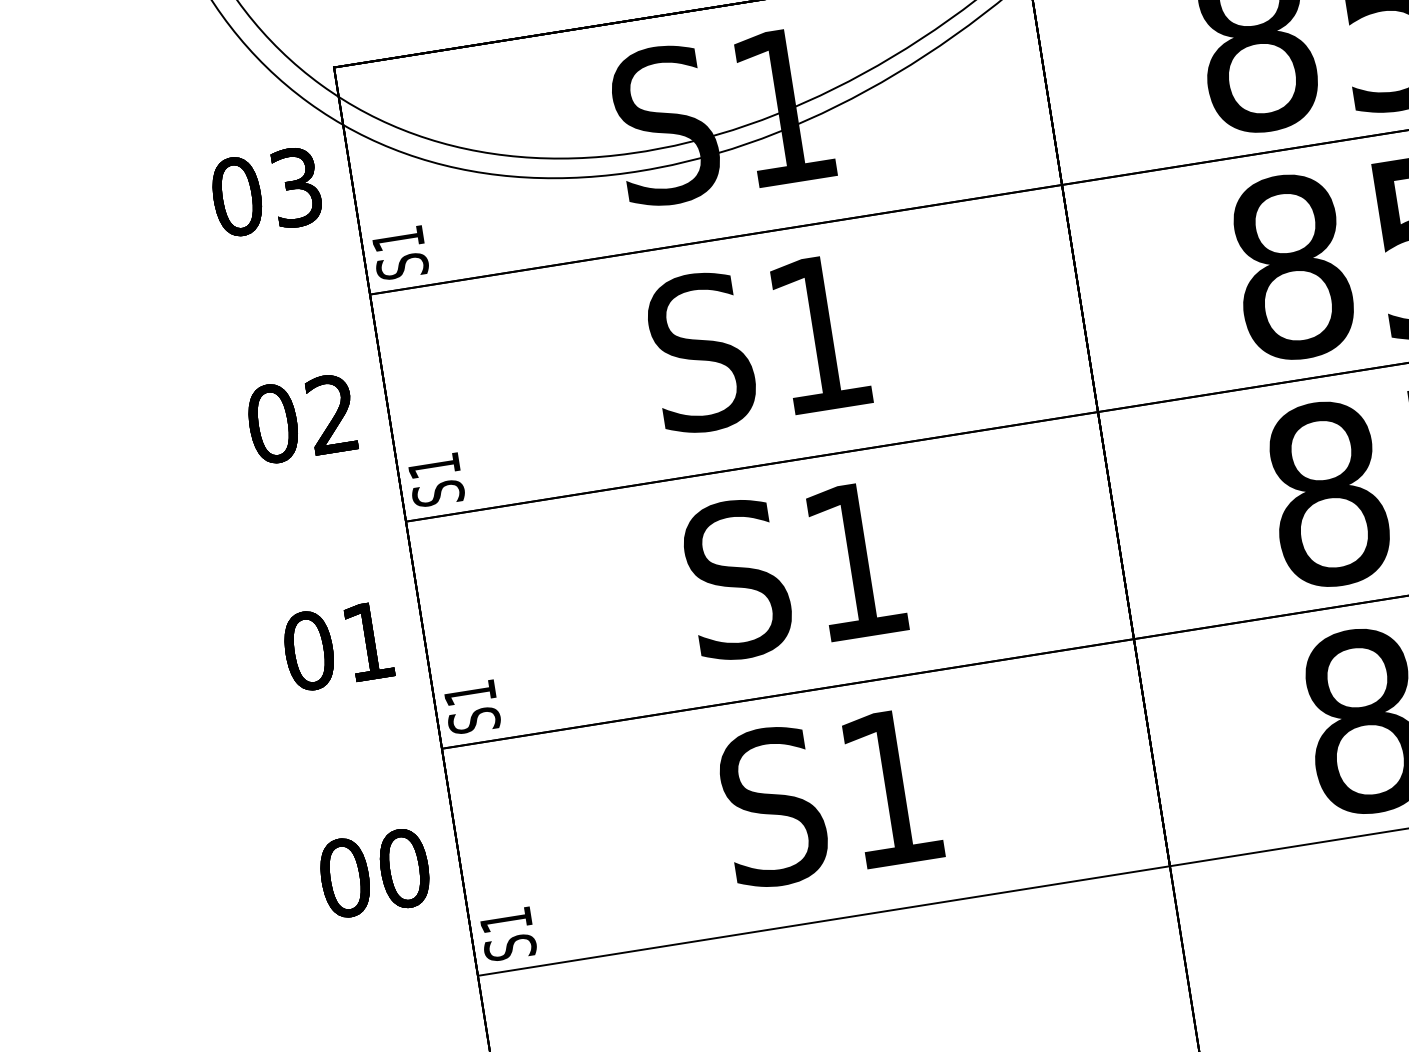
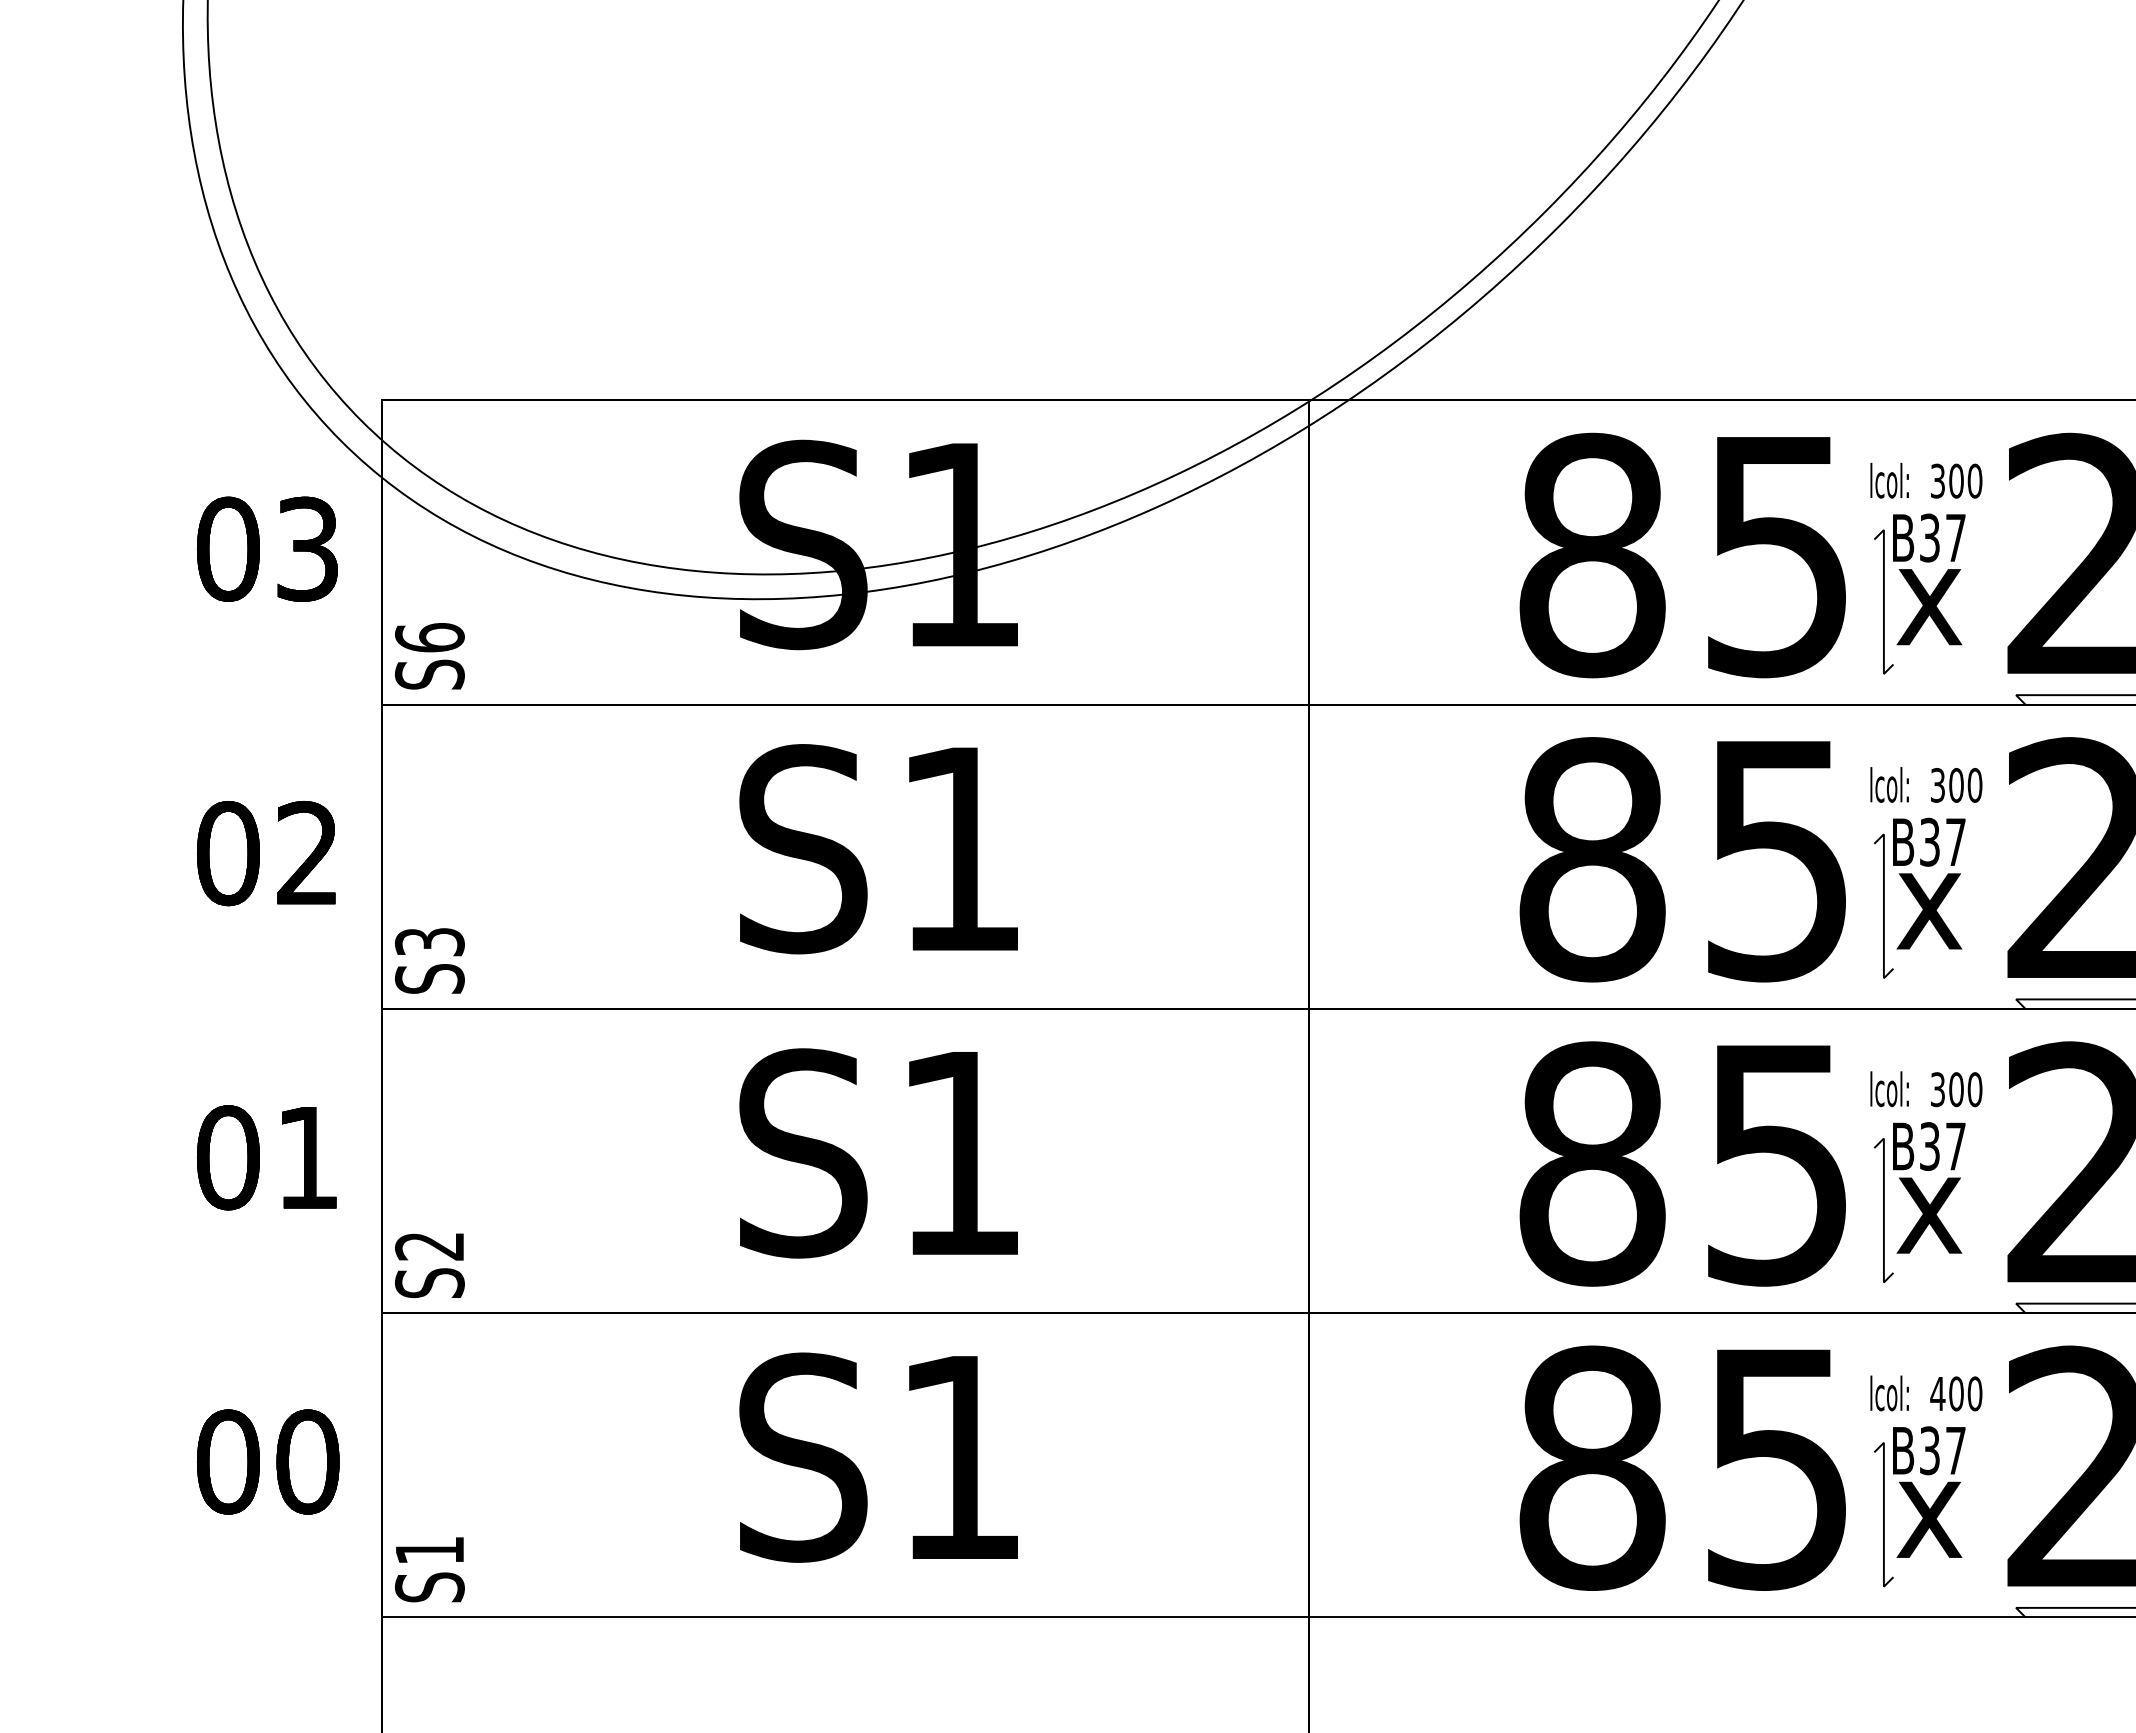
text: (397, 238) -> (429, 637), S1 -> S6
text: (433, 466) -> (429, 942), S1 -> S3
text: (469, 693) -> (428, 1246), S1 -> S2

